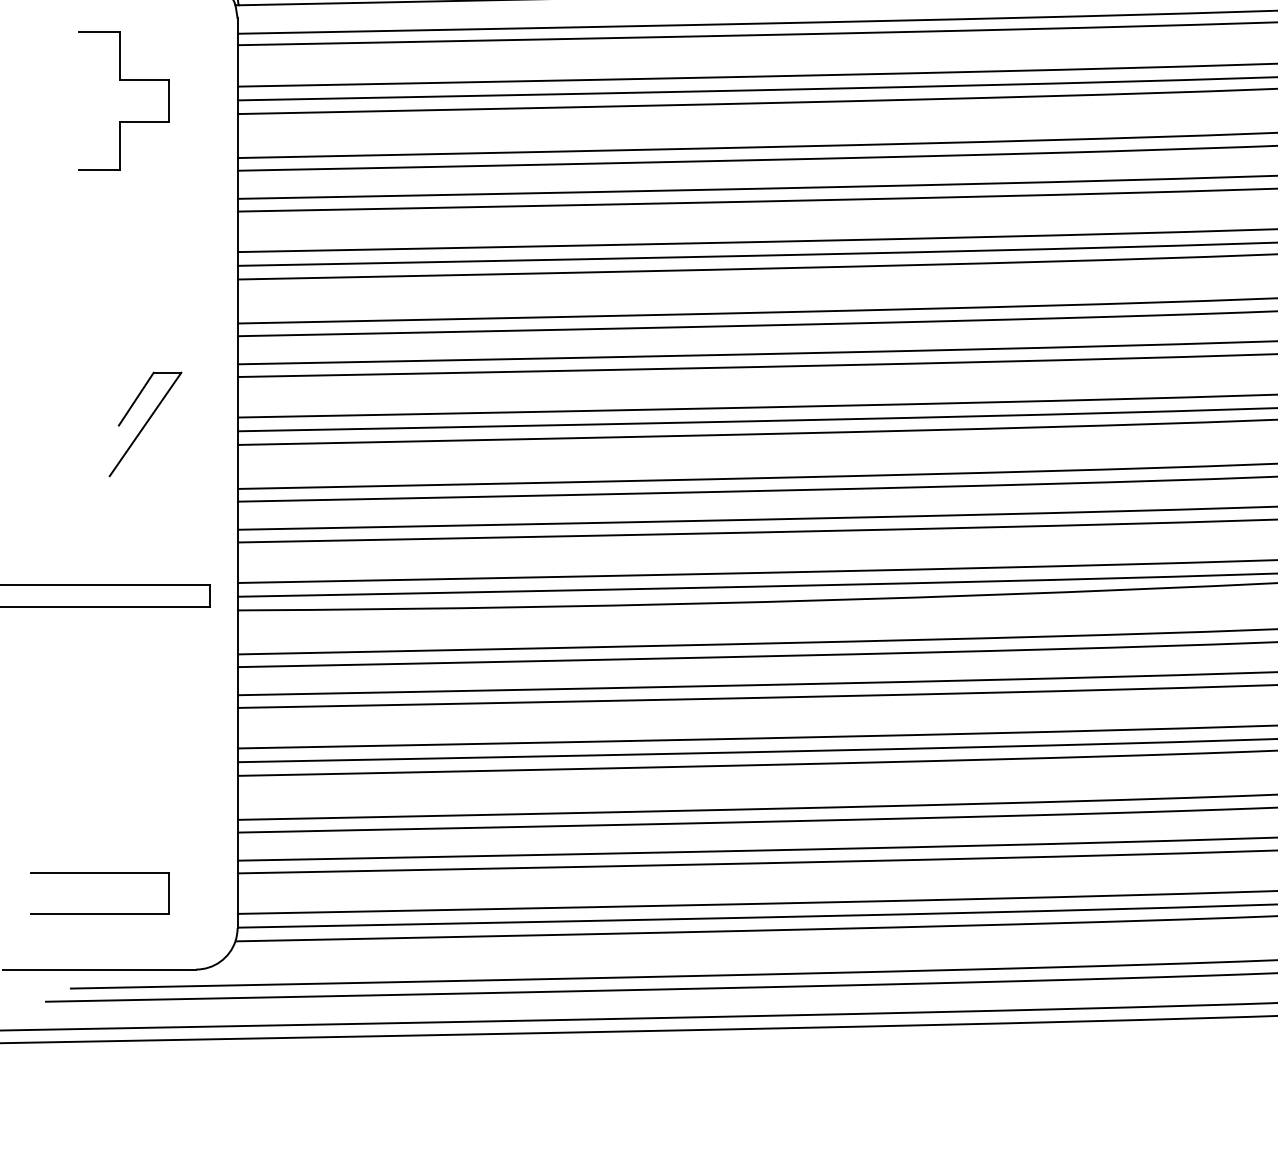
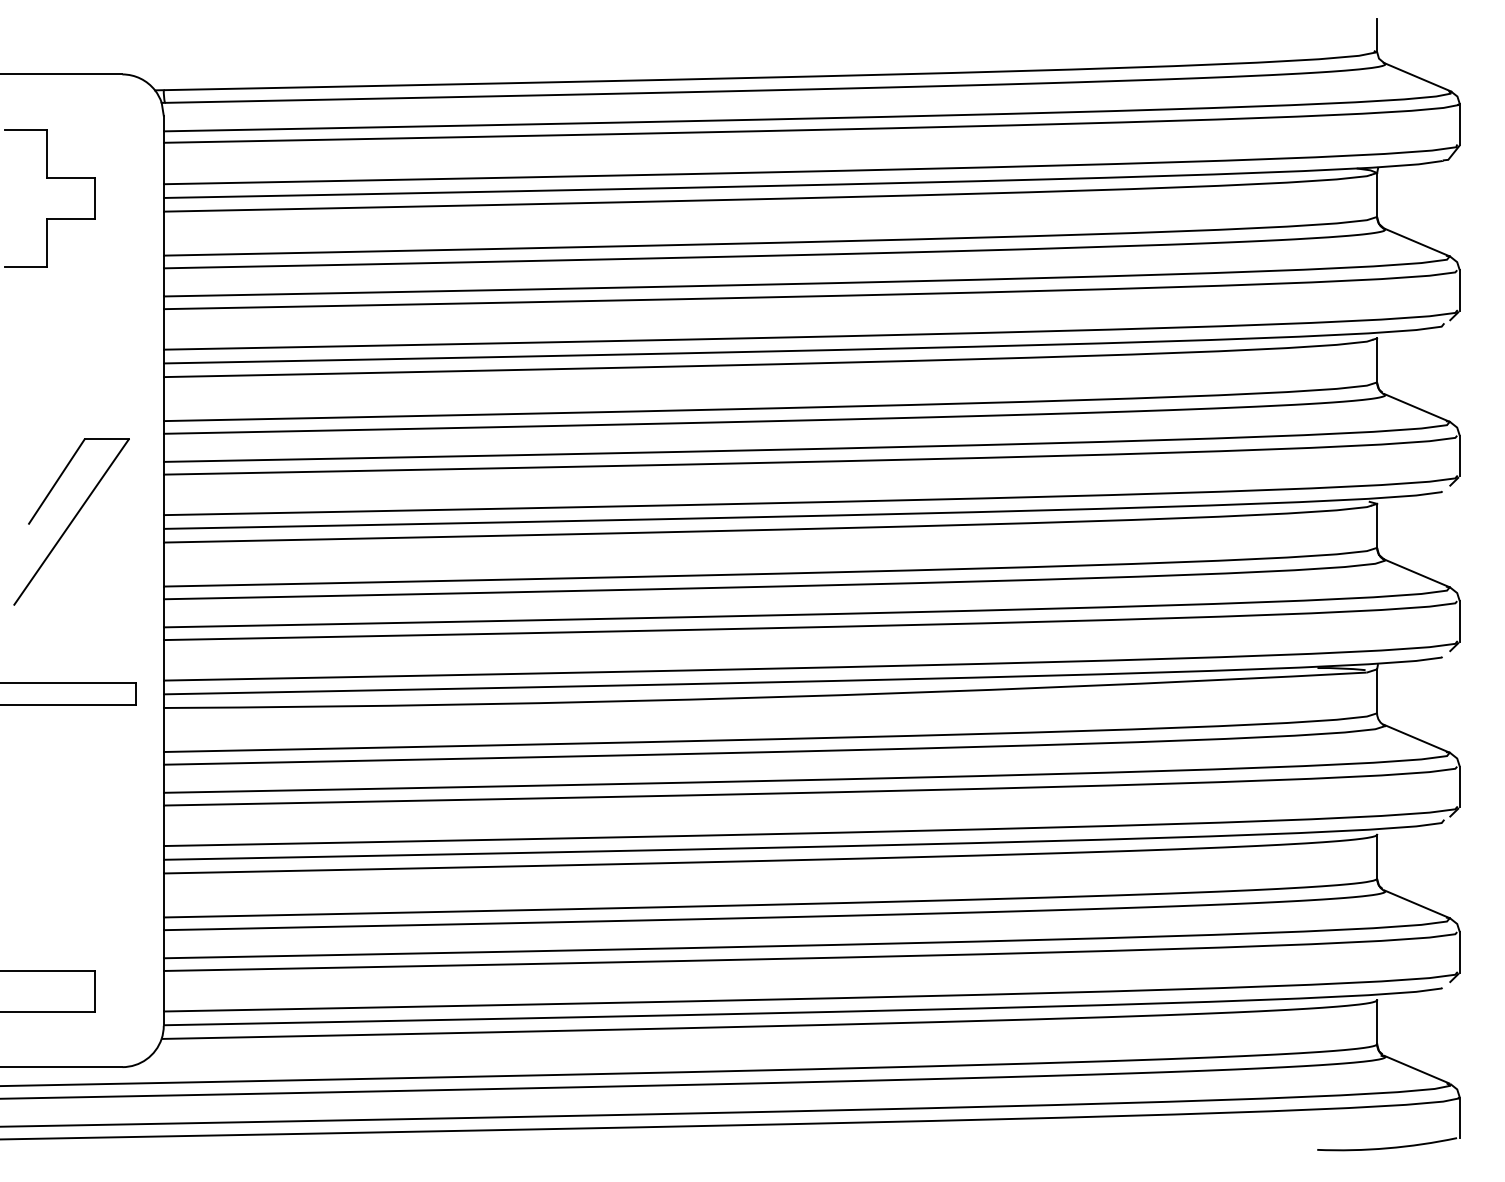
part: (145, 423) -> (71, 521), size x1.6

